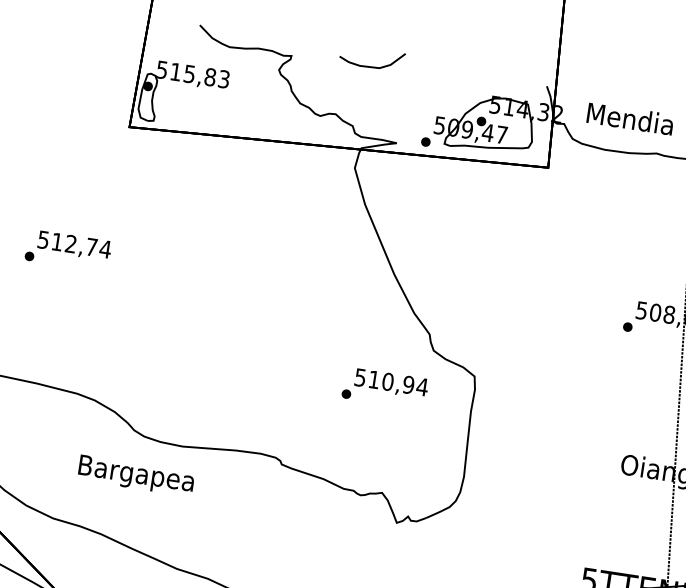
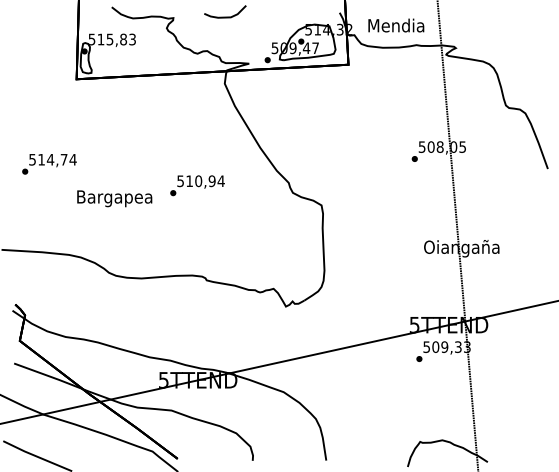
text: (70, 243) -> (50, 159), 512,74 -> 514,74
text: (385, 388) -> (197, 185), moved
text: (135, 475) -> (114, 198), moved

